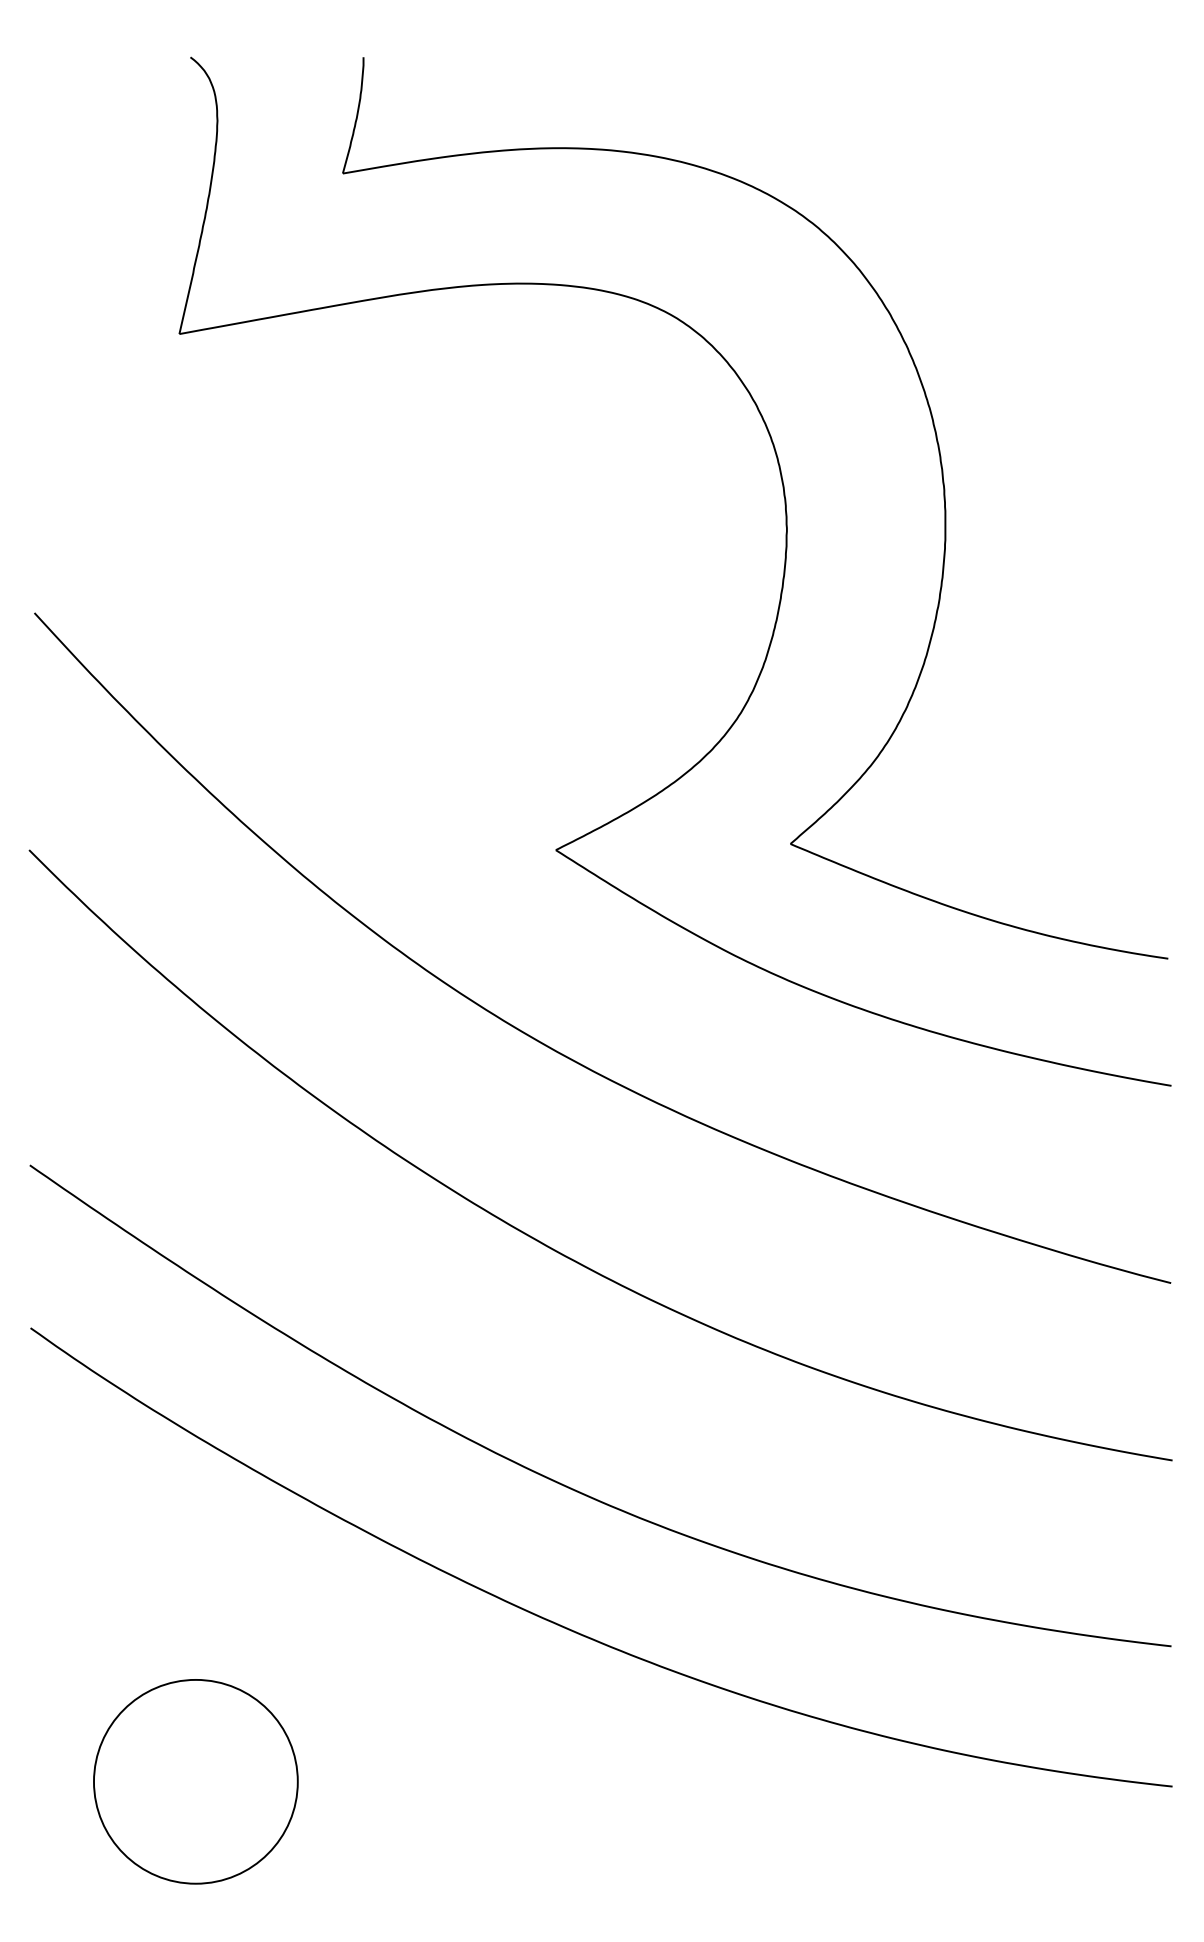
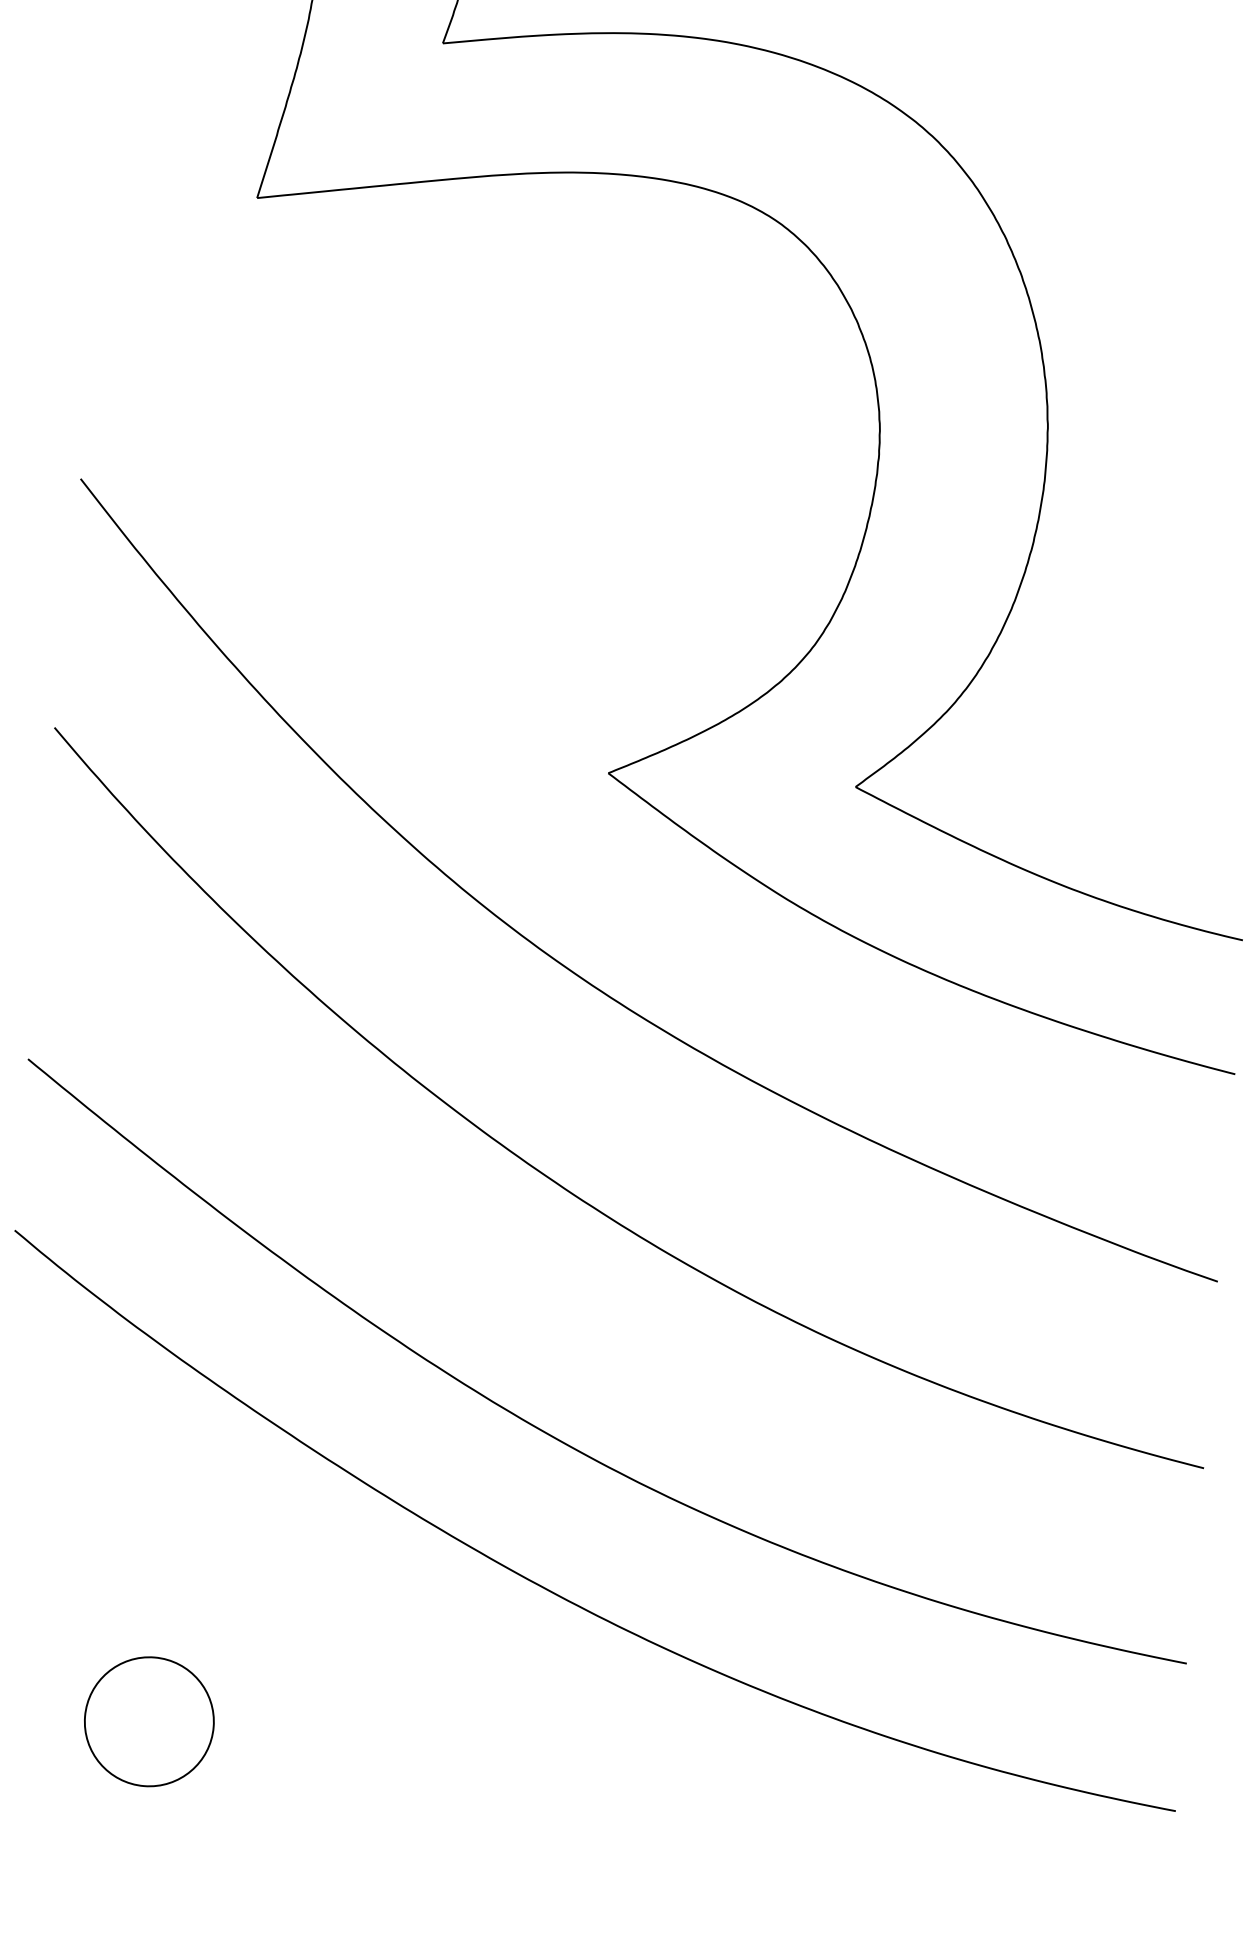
circle: (195, 1781) -> (148, 1721), size x0.6

